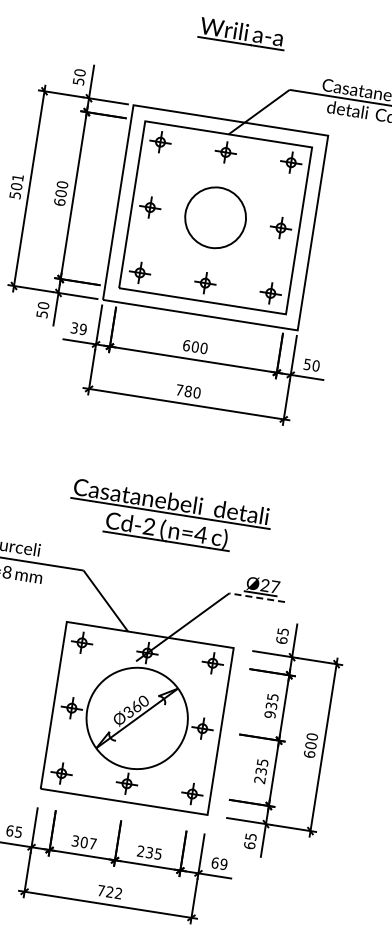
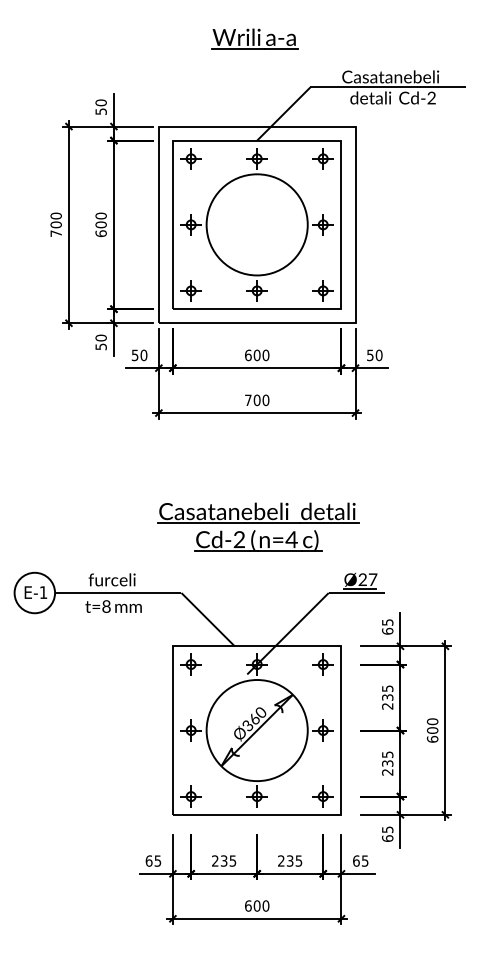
text: (15, 186) -> (55, 224), 501 -> 700
circle: (214, 217) -> (256, 224), size x1.67
text: (78, 328) -> (139, 355), 39 -> 50
text: (187, 390) -> (256, 399), 780 -> 700
line: (256, 598) -> (356, 593), dashed -> solid
text: (269, 714) -> (387, 706), 935 -> 235
text: (84, 842) -> (224, 860), 307 -> 235
text: (223, 863) -> (364, 860), 69 -> 65
text: (110, 891) -> (257, 905), 722 -> 600

